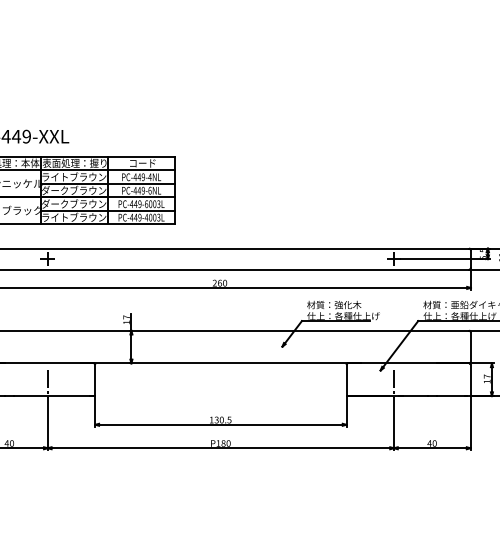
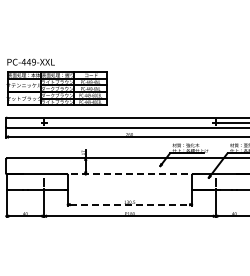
line: (219, 363) -> (129, 174), solid -> dashed
line: (222, 424) -> (130, 204), solid -> dashed

